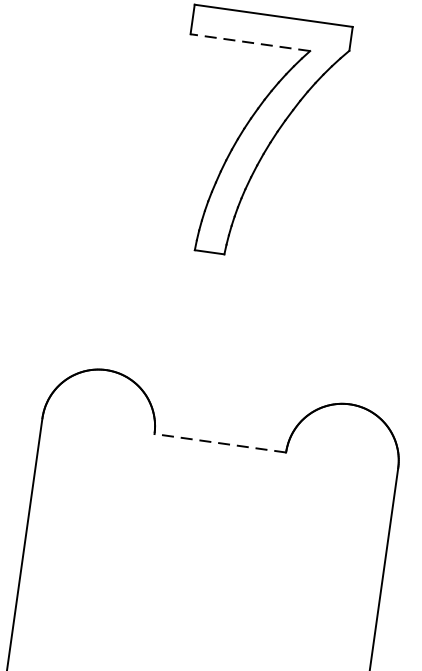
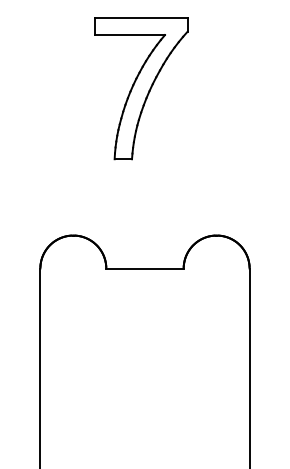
line: (249, 43) -> (129, 35), dashed -> solid
line: (219, 443) -> (144, 268), dashed -> solid

